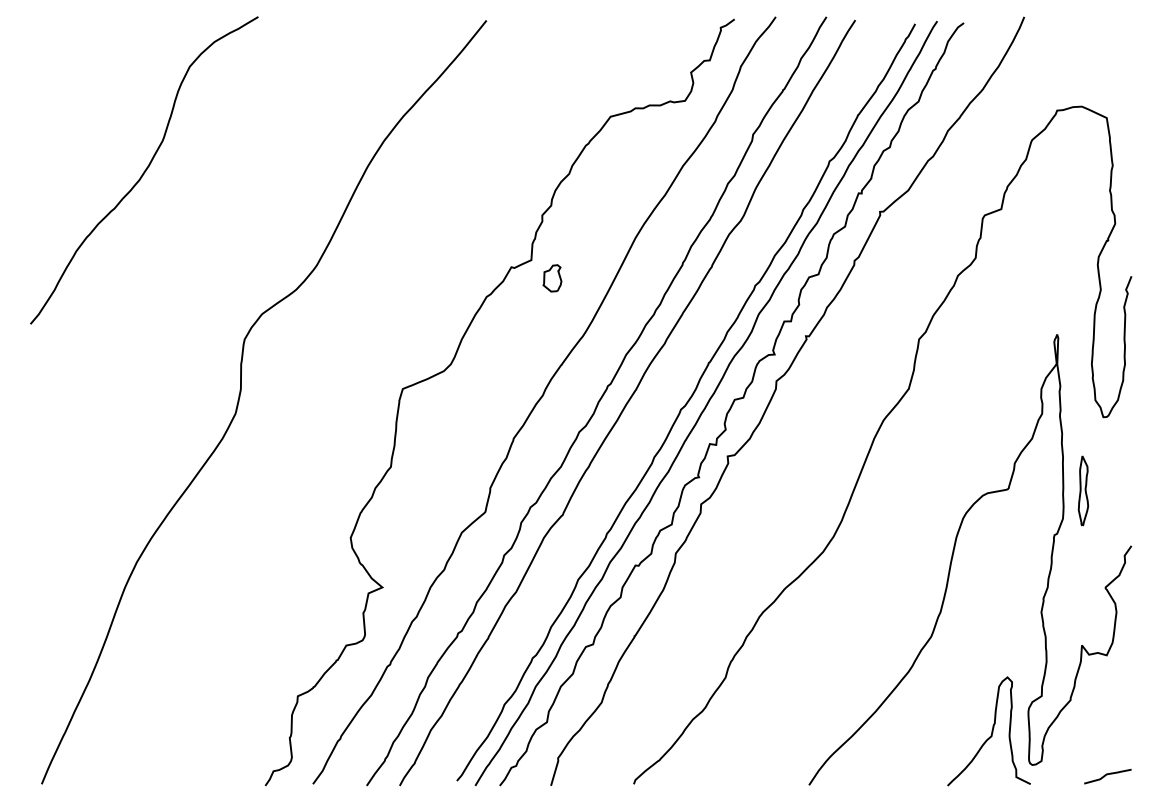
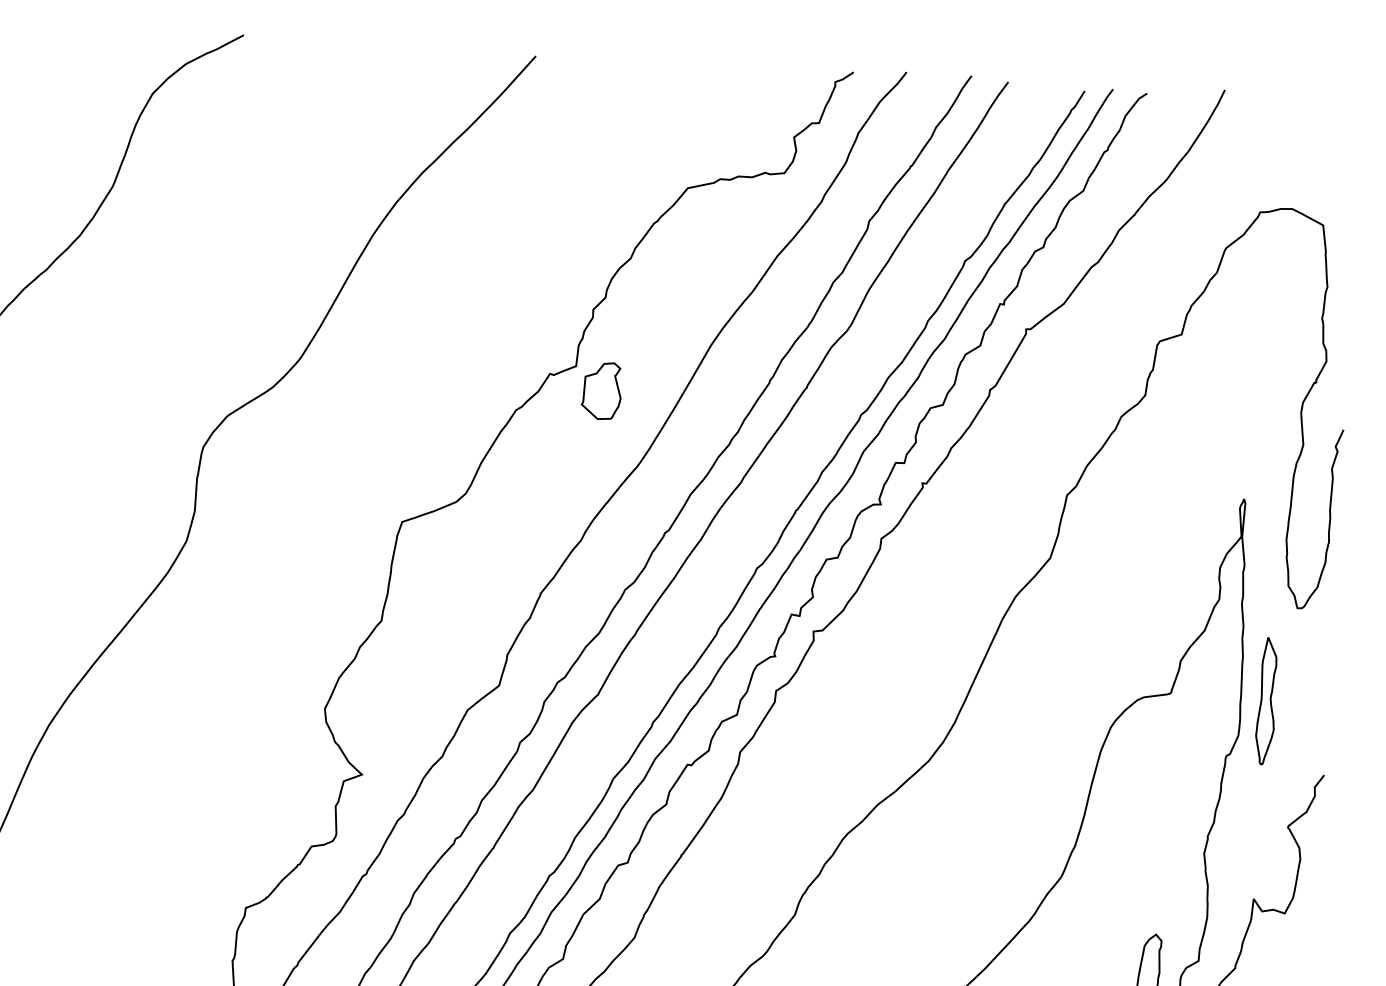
part: (552, 278) -> (601, 391), size x1.67
part: (1083, 490) -> (1266, 700), size x1.43

